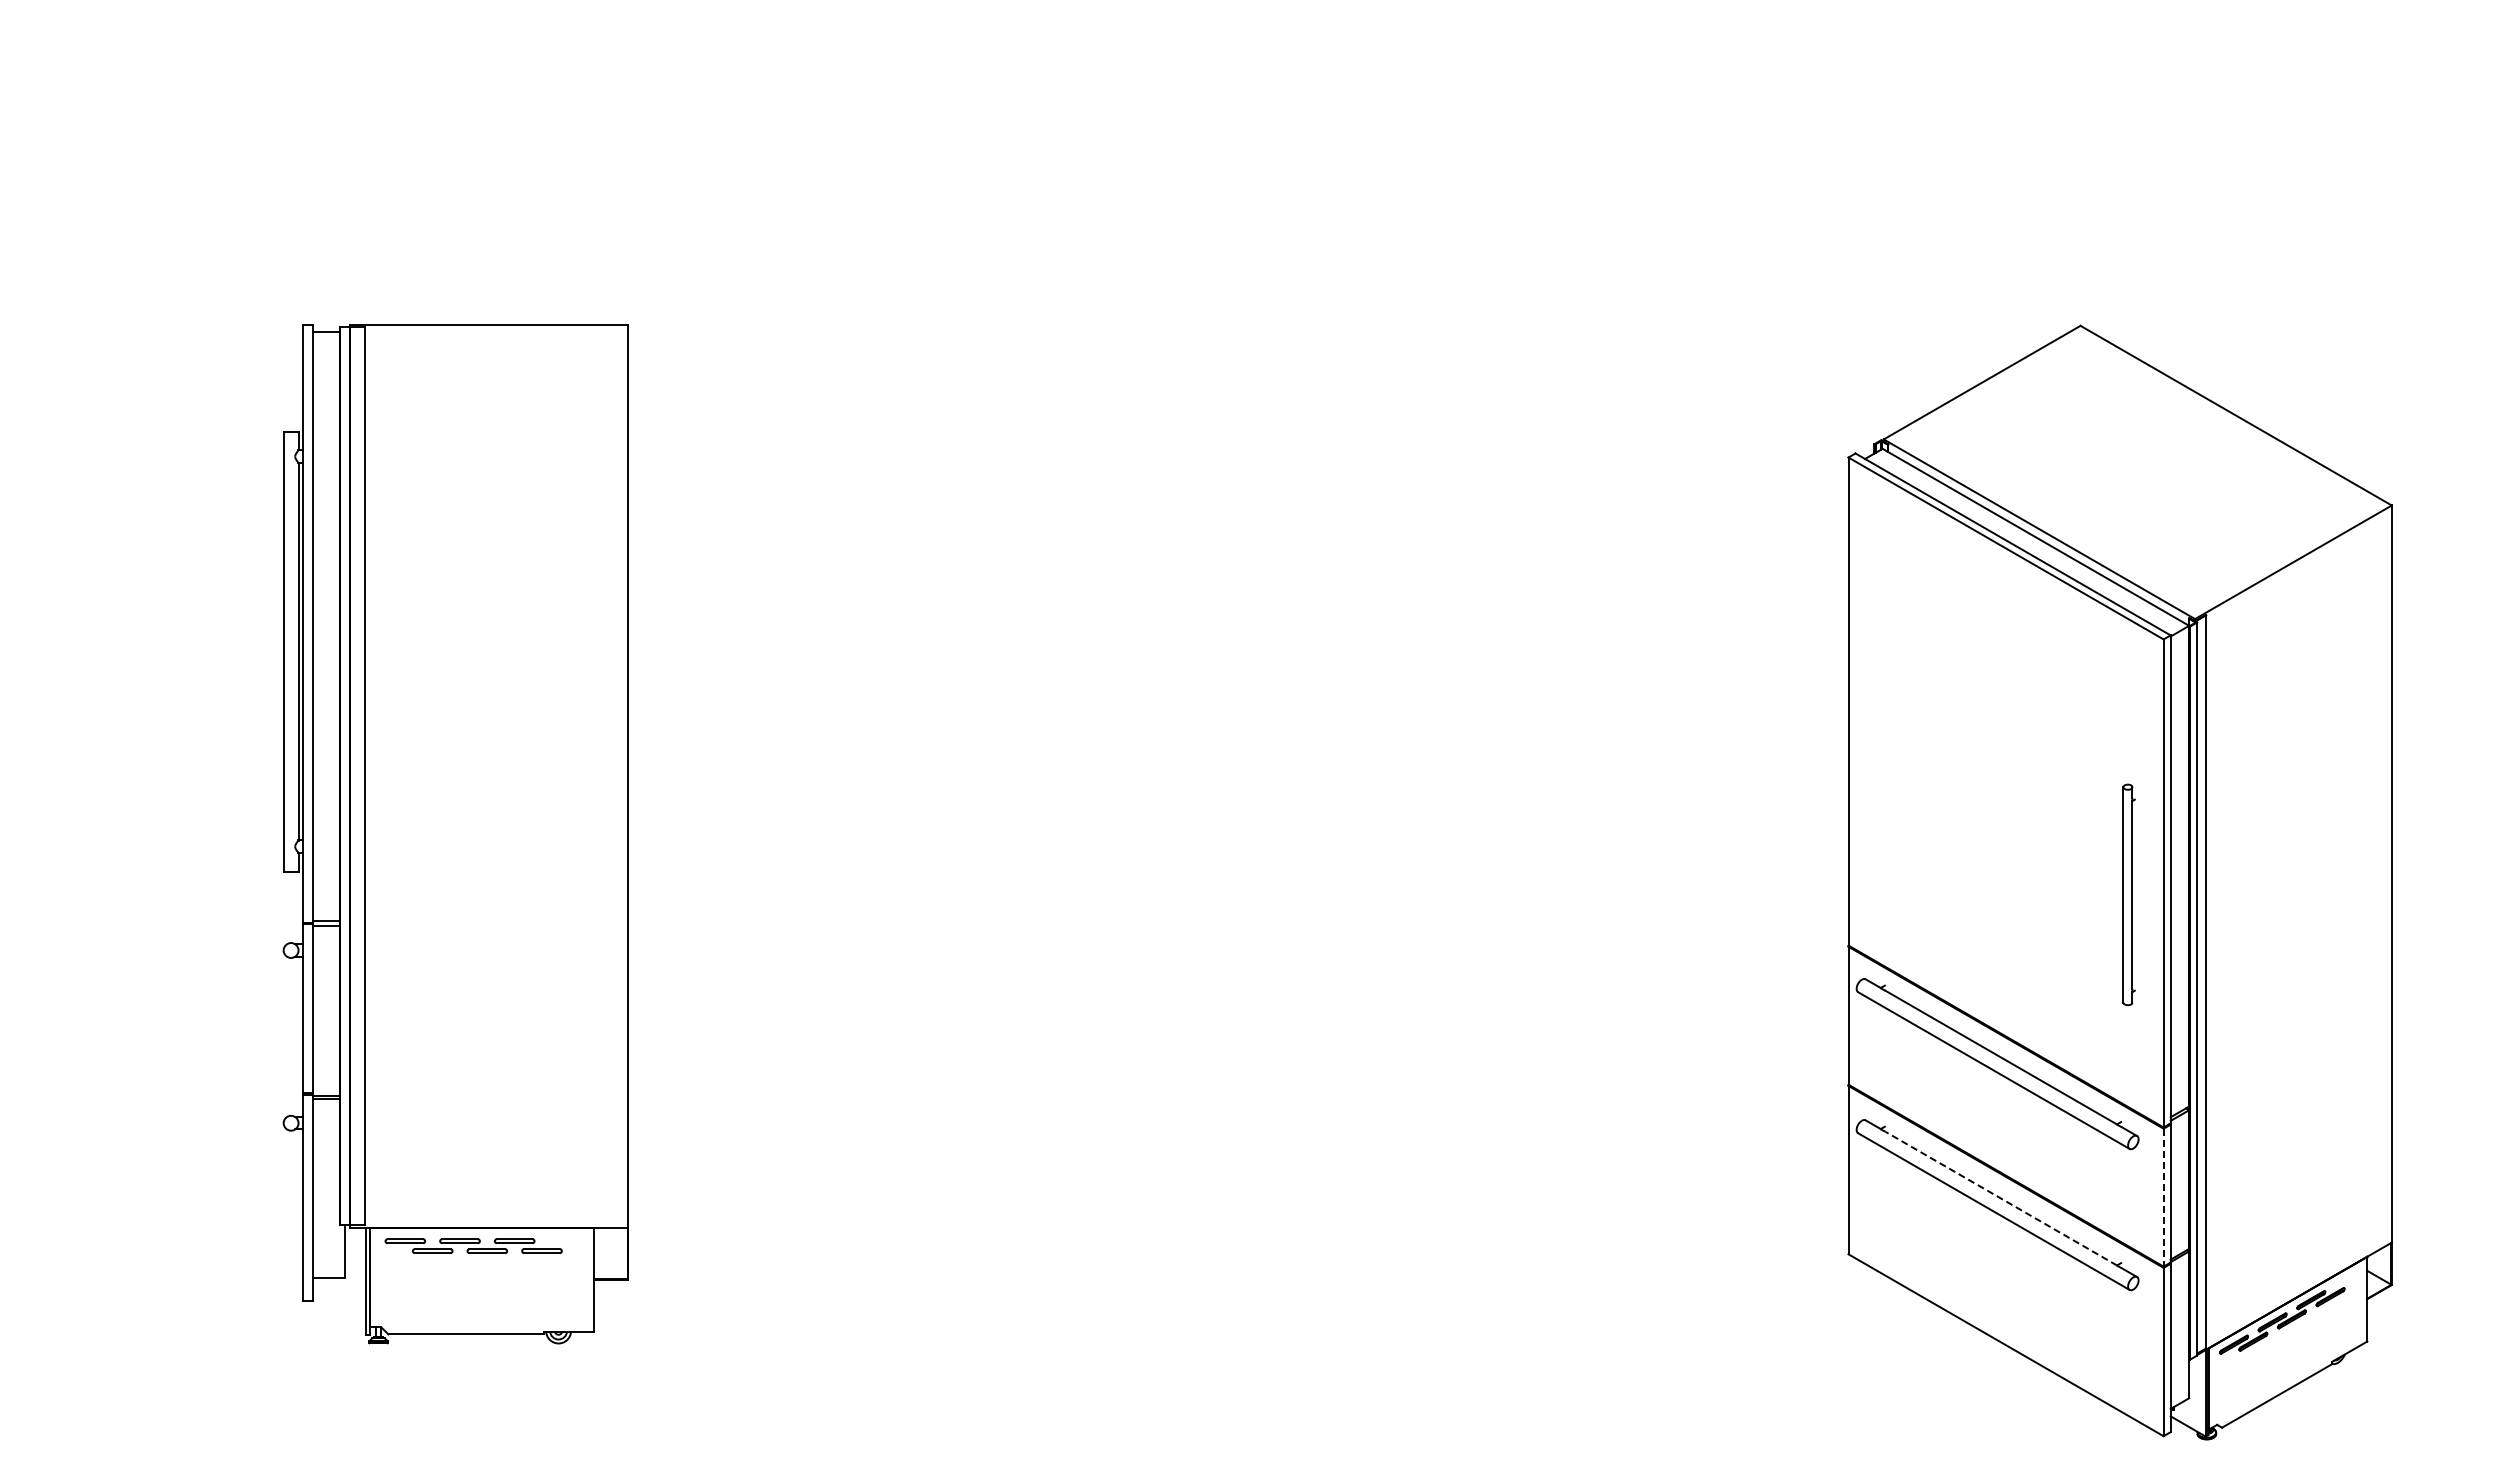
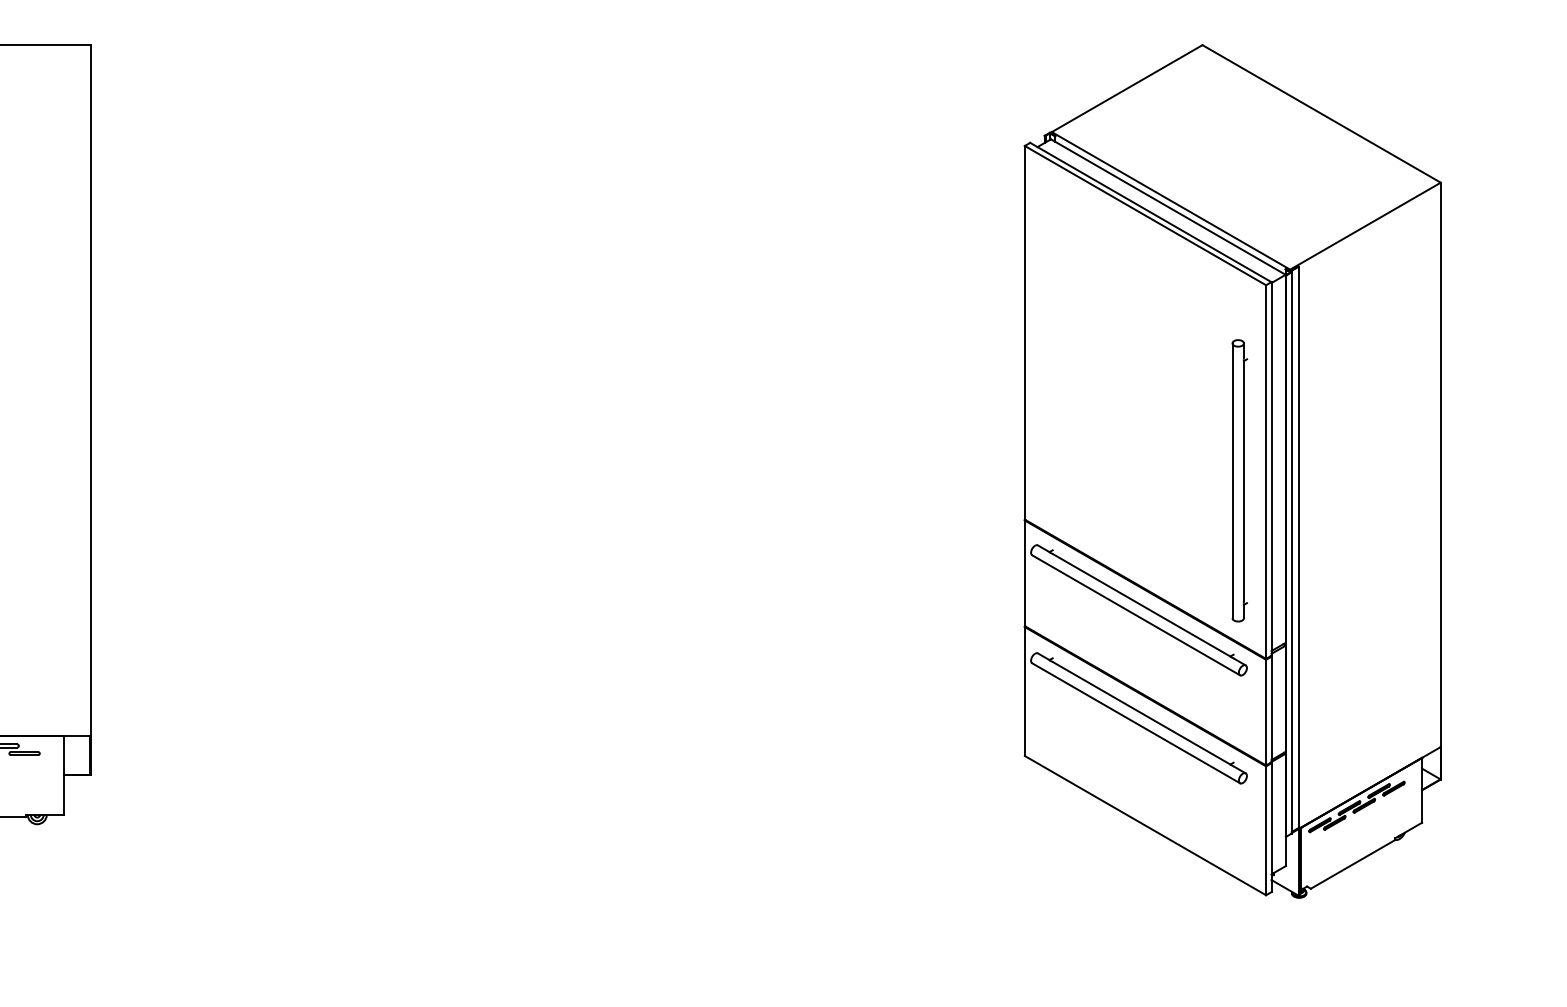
part: (2128, 894) -> (1239, 480), size x1.67
line: (2163, 1197) -> (1266, 712), dashed -> solid
line: (2001, 1198) -> (1141, 713), dashed -> solid

